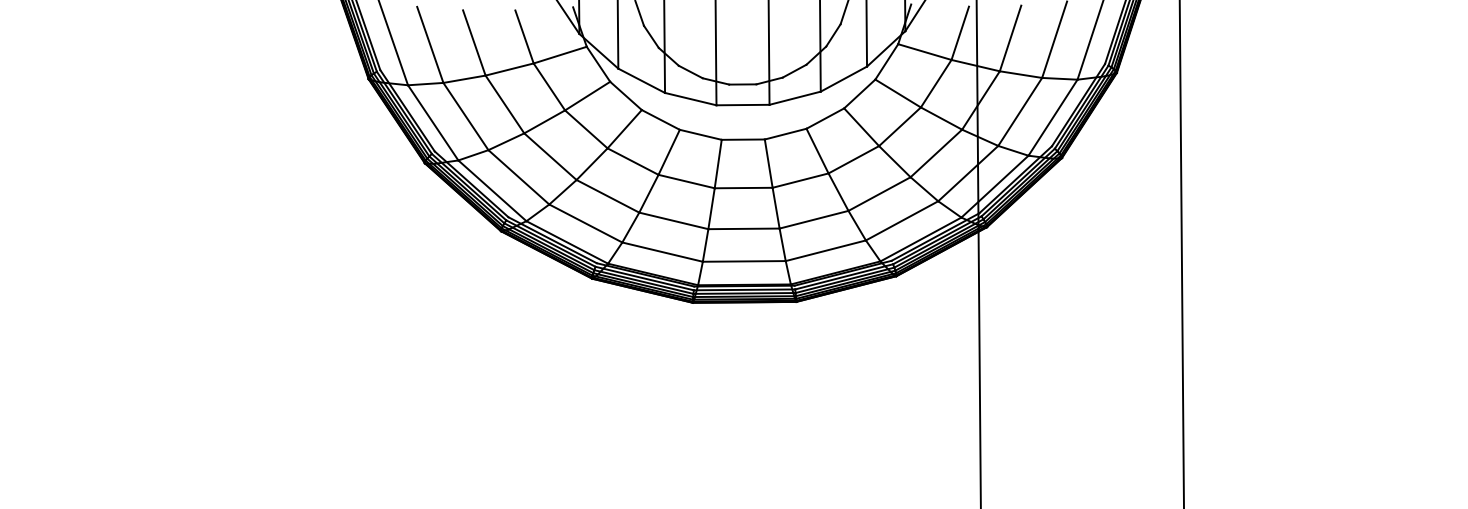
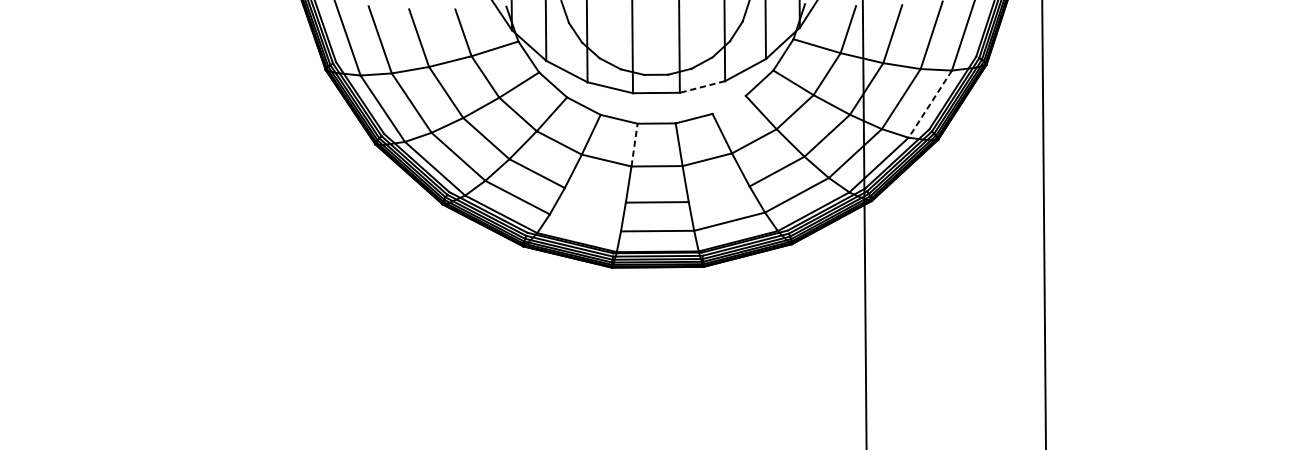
line: (794, 98) -> (701, 87), solid -> dashed
line: (825, 118) -> (729, 104), removed
line: (1052, 118) -> (929, 104), solid -> dashed
line: (718, 163) -> (634, 144), solid -> dashed
line: (813, 219) -> (718, 194), removed
line: (673, 220) -> (595, 194), removed
line: (662, 251) -> (585, 222), removed

